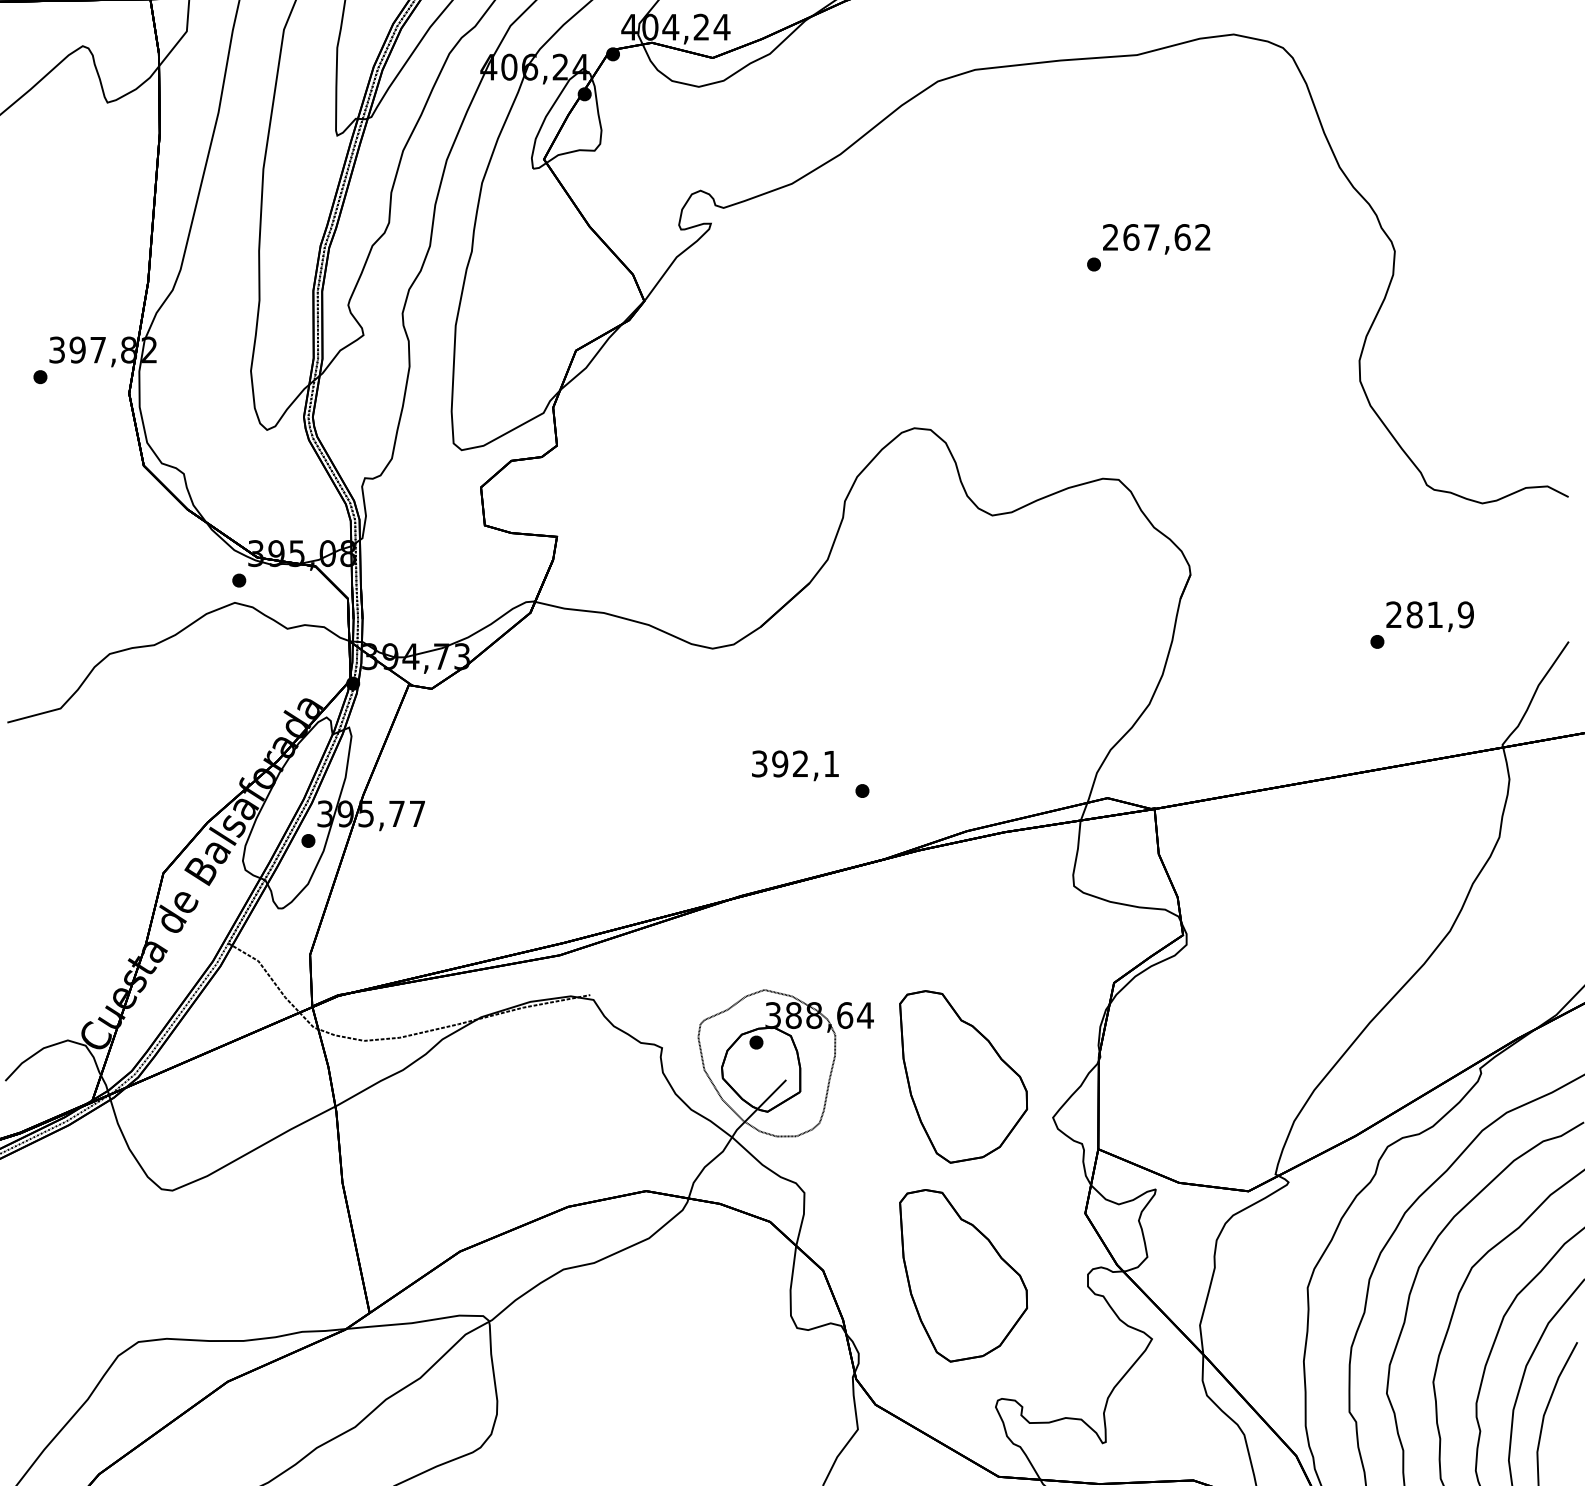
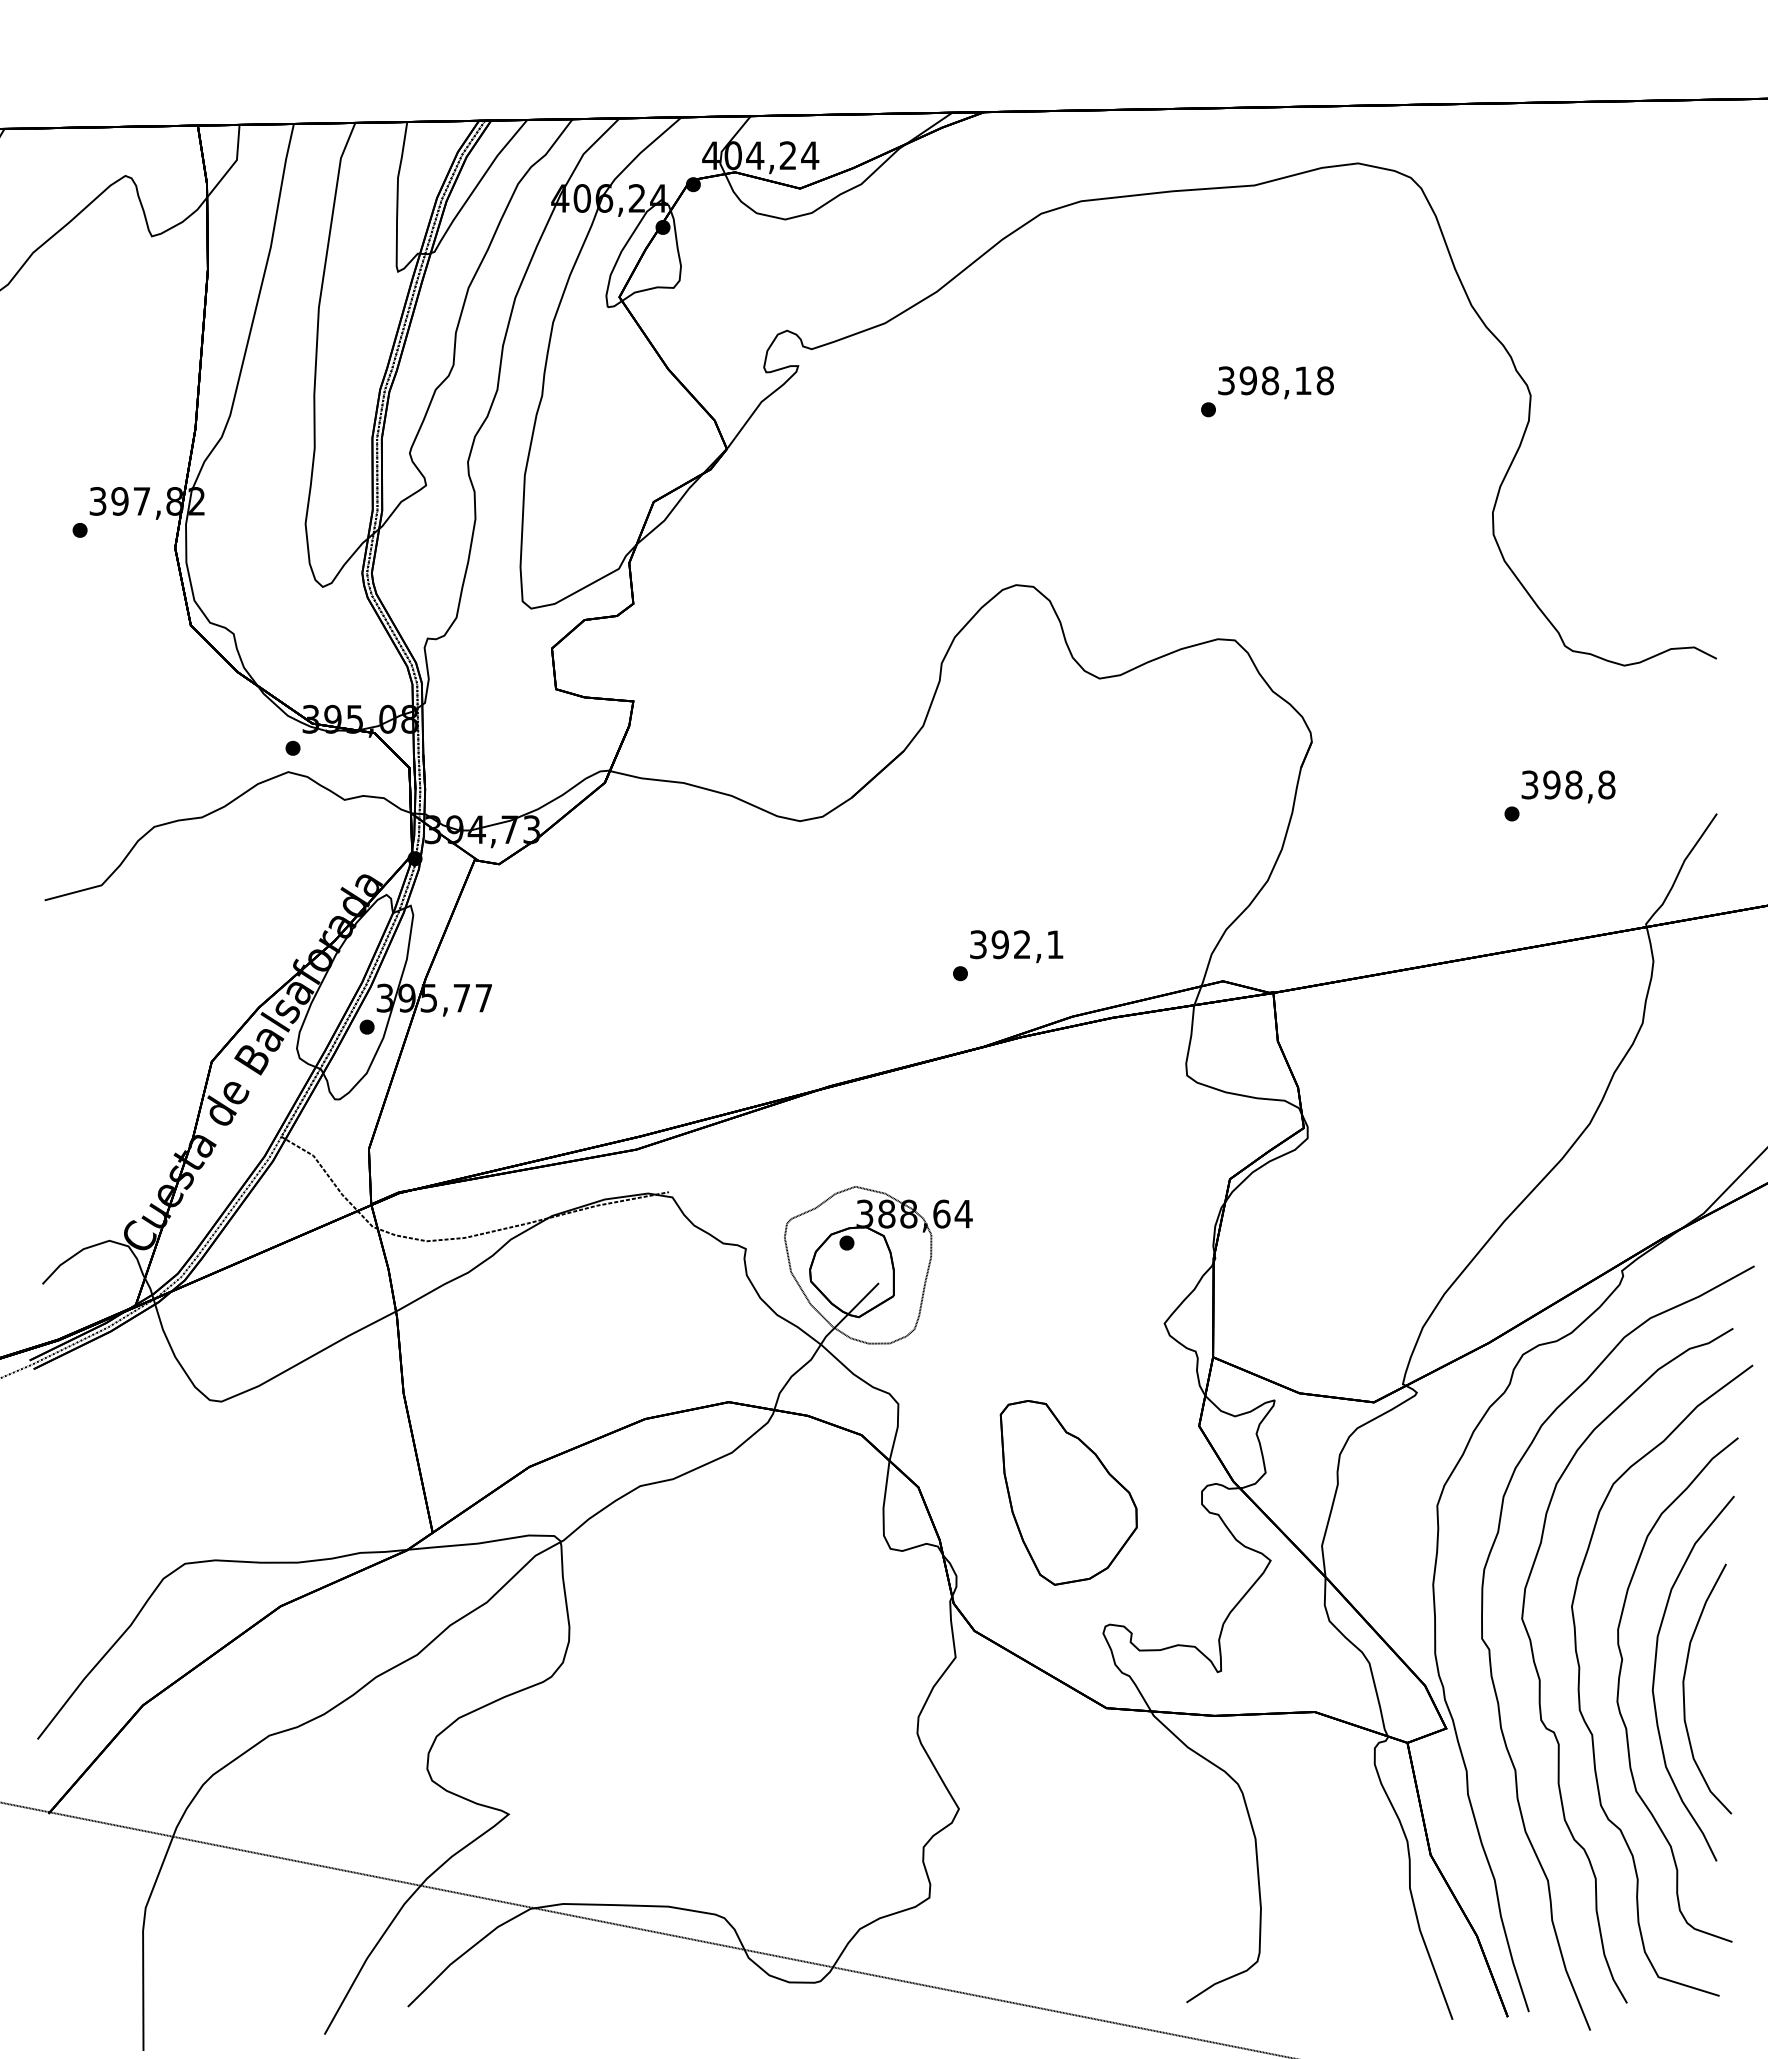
text: (1156, 237) -> (1275, 380), 267,62 -> 398,18
text: (1430, 614) -> (1568, 784), 281,9 -> 398,8
text: (795, 765) -> (1016, 946), moved
part: (963, 1076) -> (1068, 1279), removed

